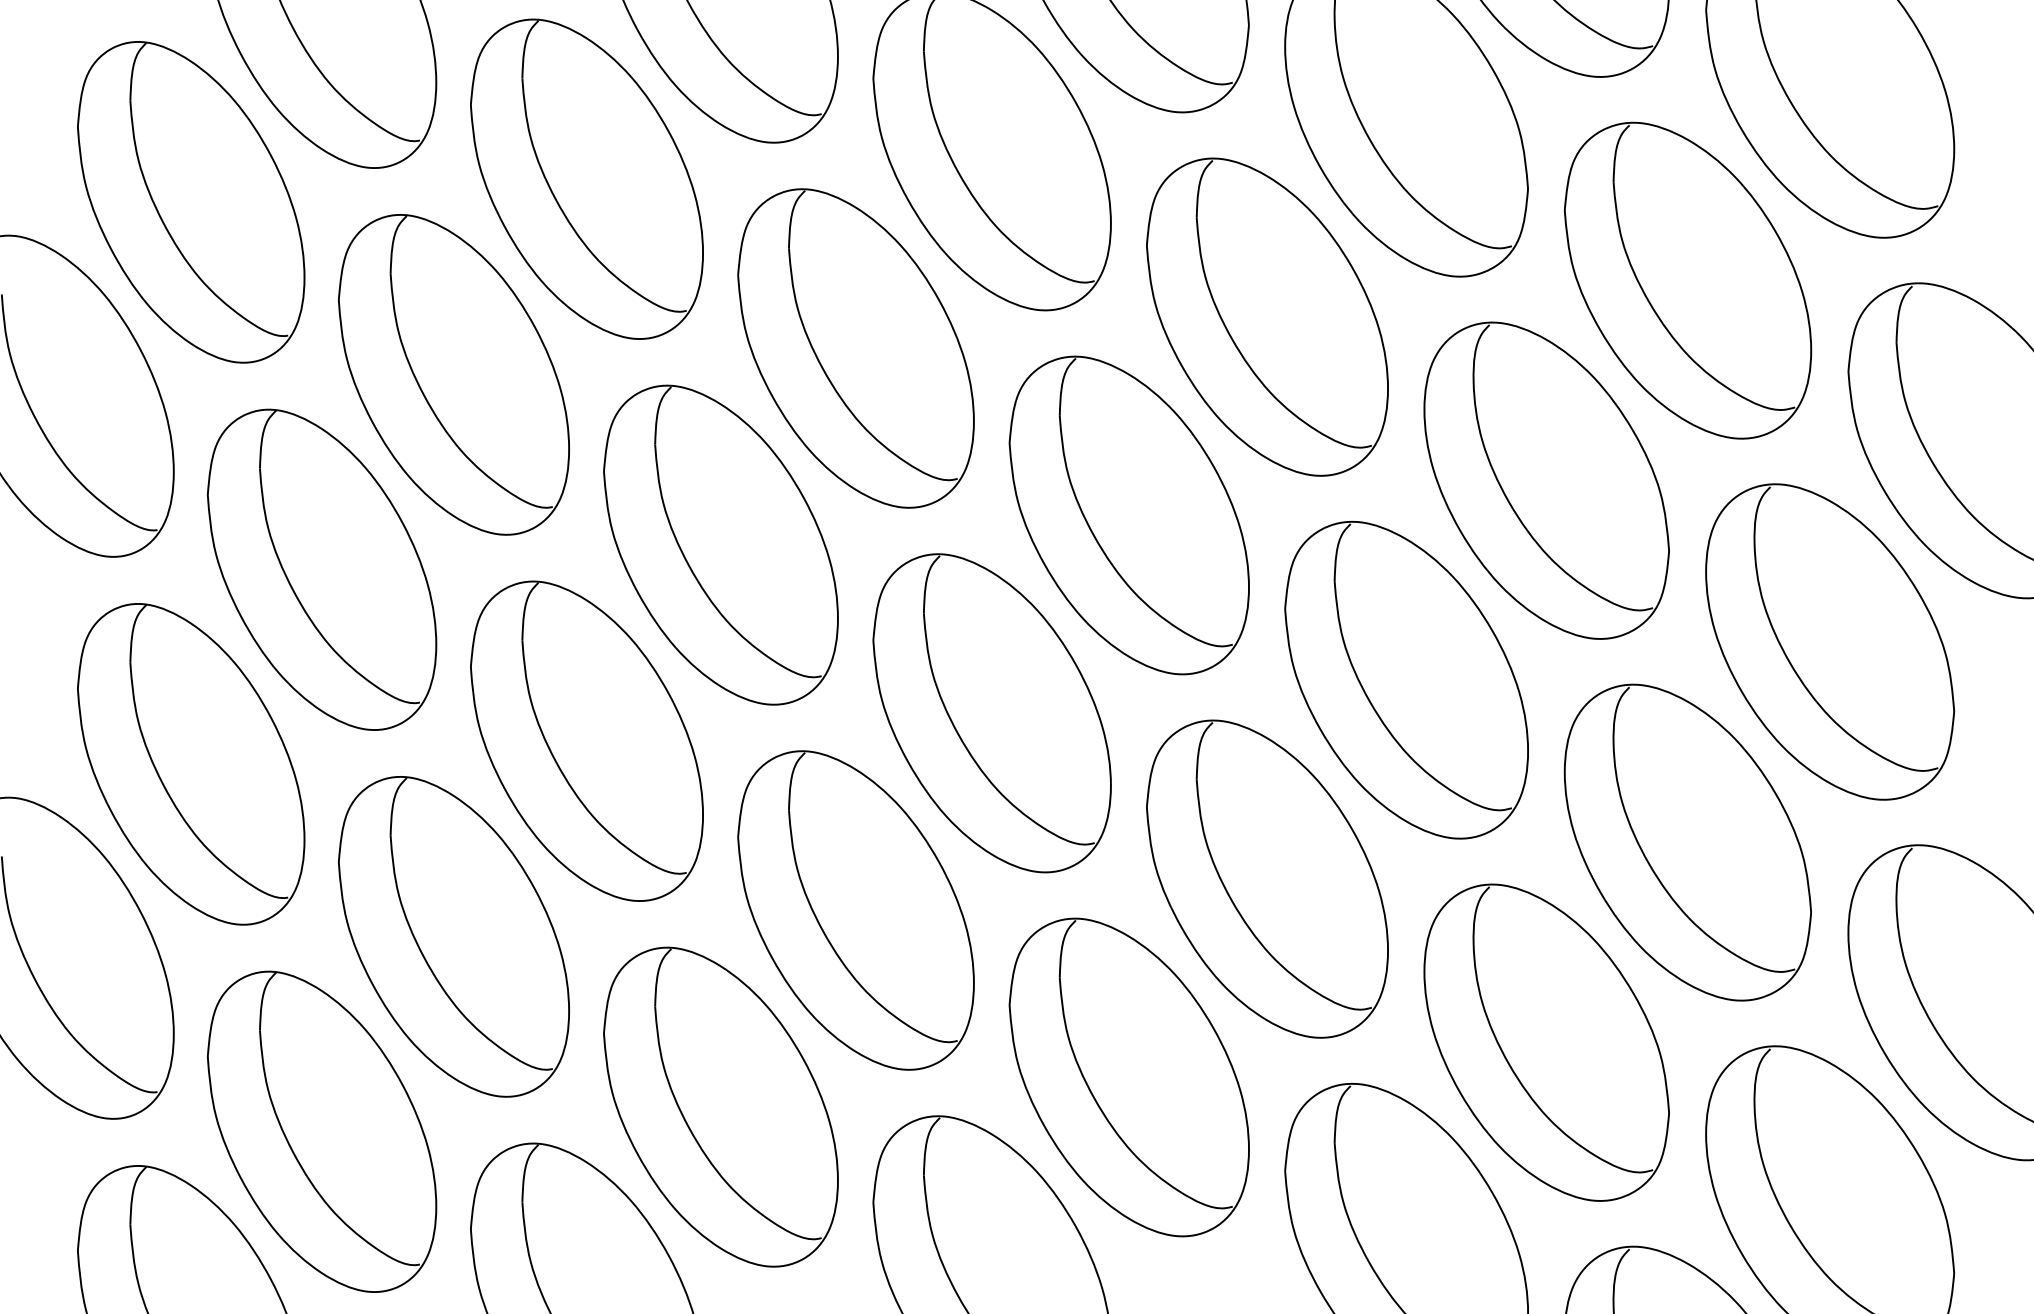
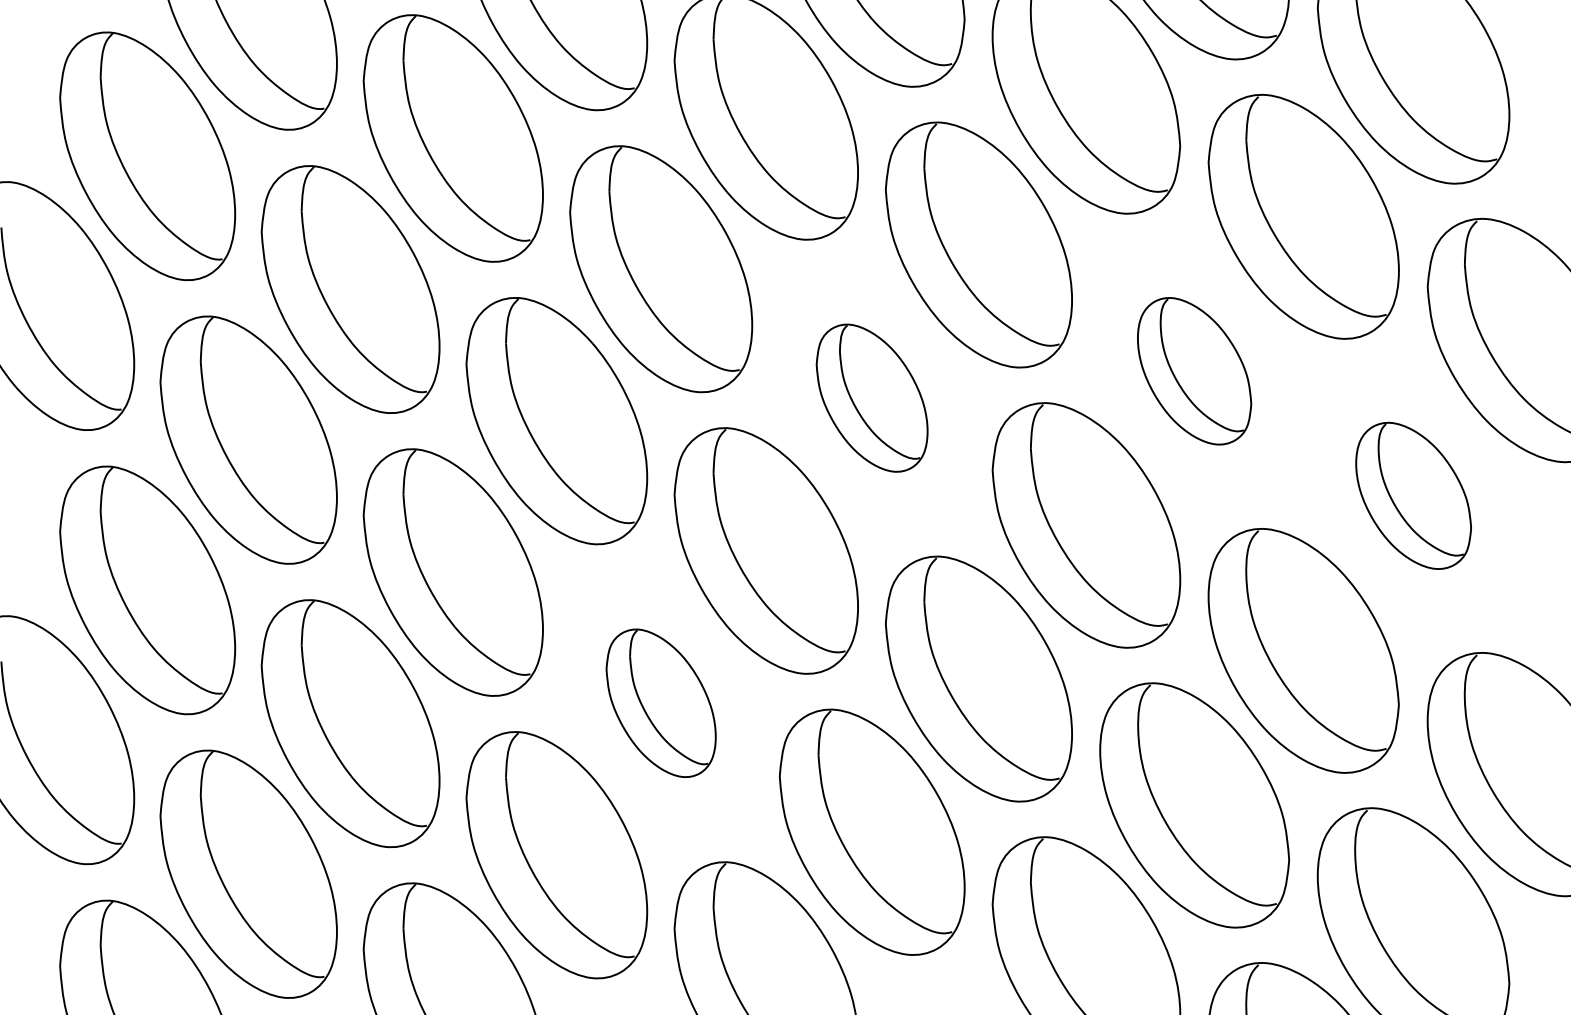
part: (1546, 480) -> (1194, 371), size x0.6
part: (1128, 515) -> (871, 398), size x0.6
part: (1830, 641) -> (1413, 495), size x0.6
part: (855, 910) -> (660, 703), size x0.6

